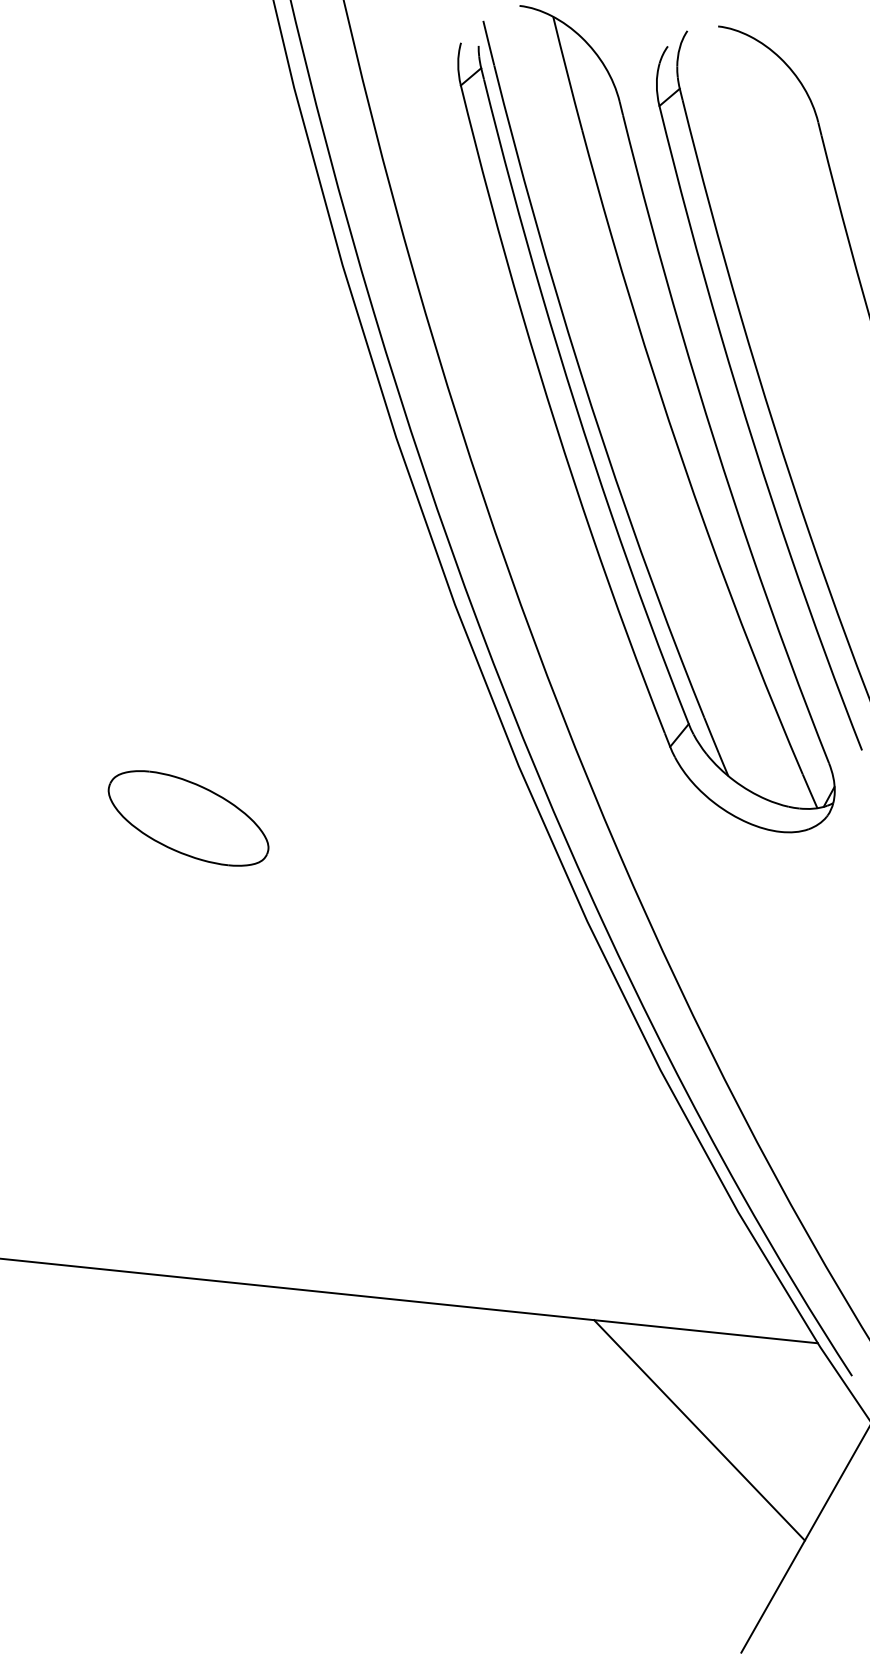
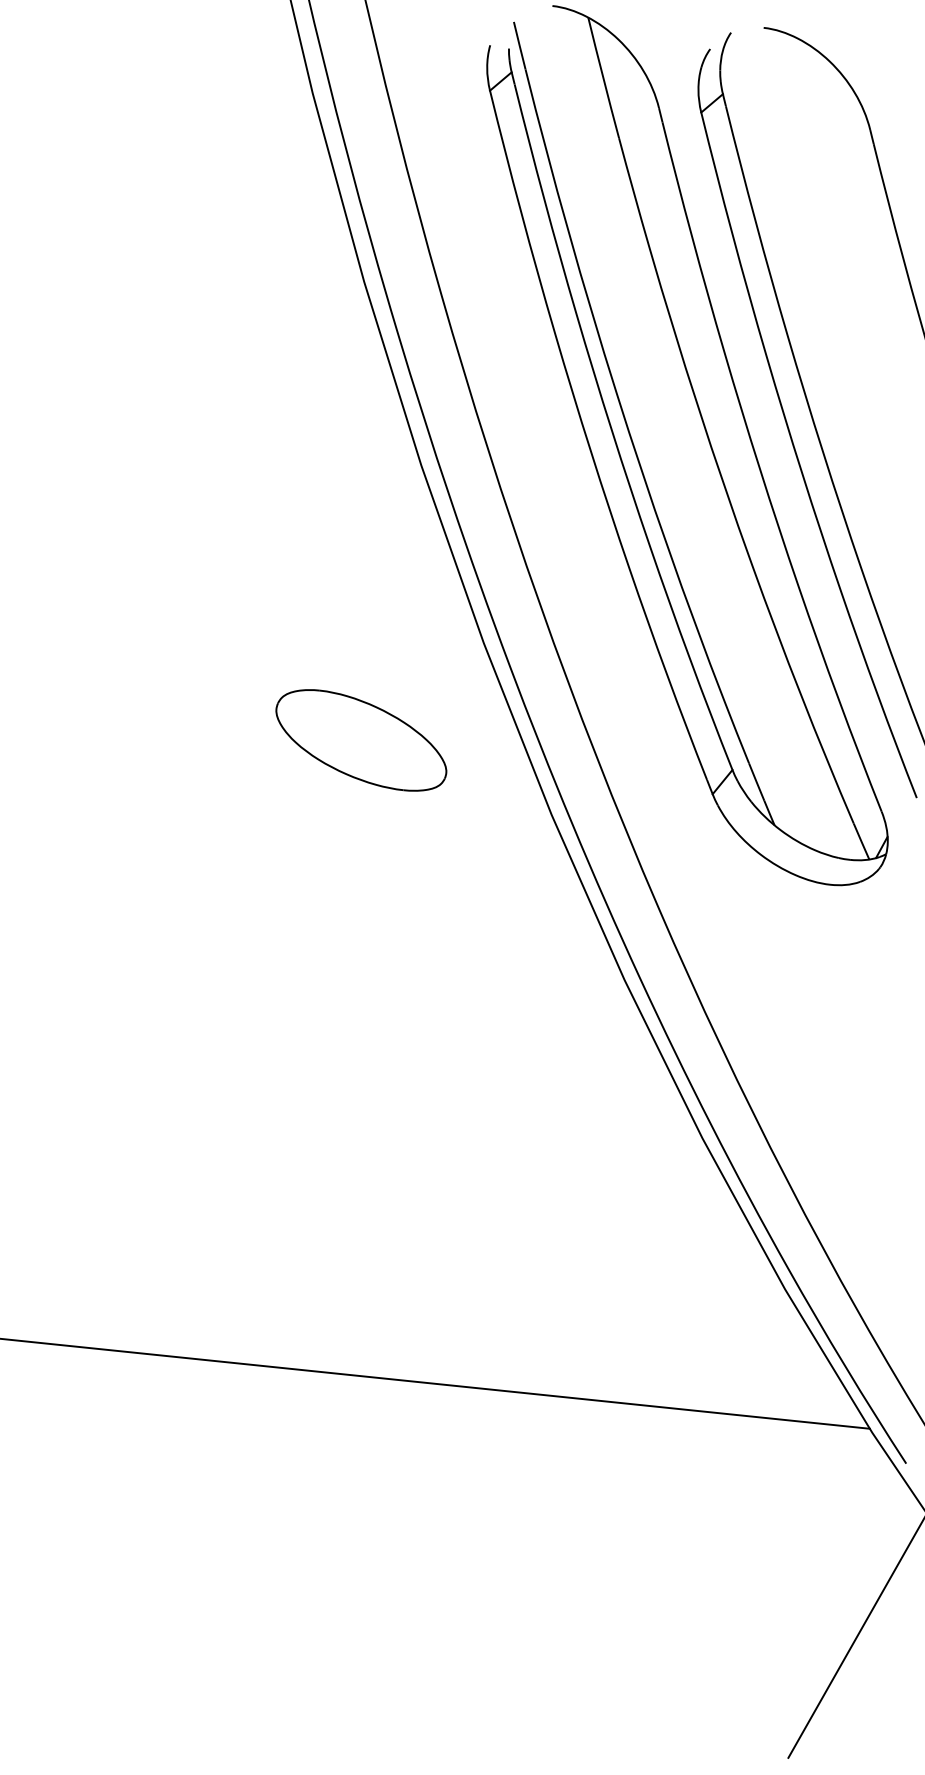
part: (188, 818) -> (361, 740), moved
line: (699, 1430) -> (743, 1521), removed

